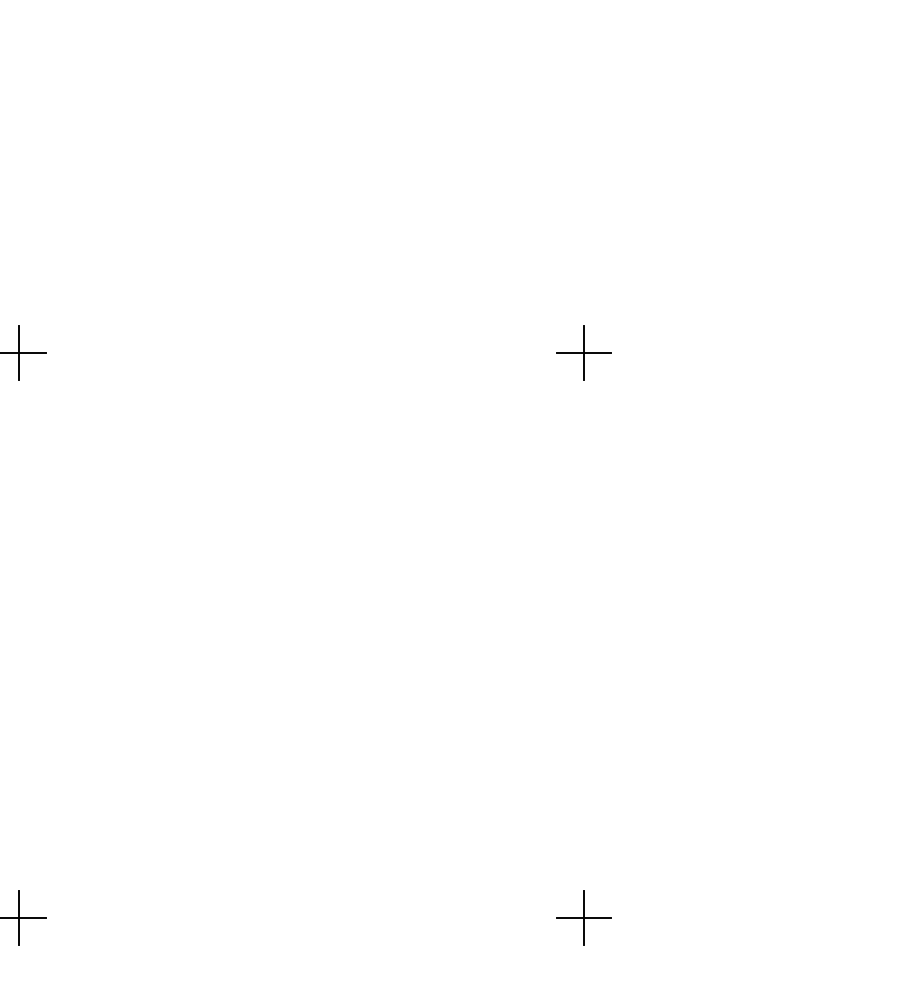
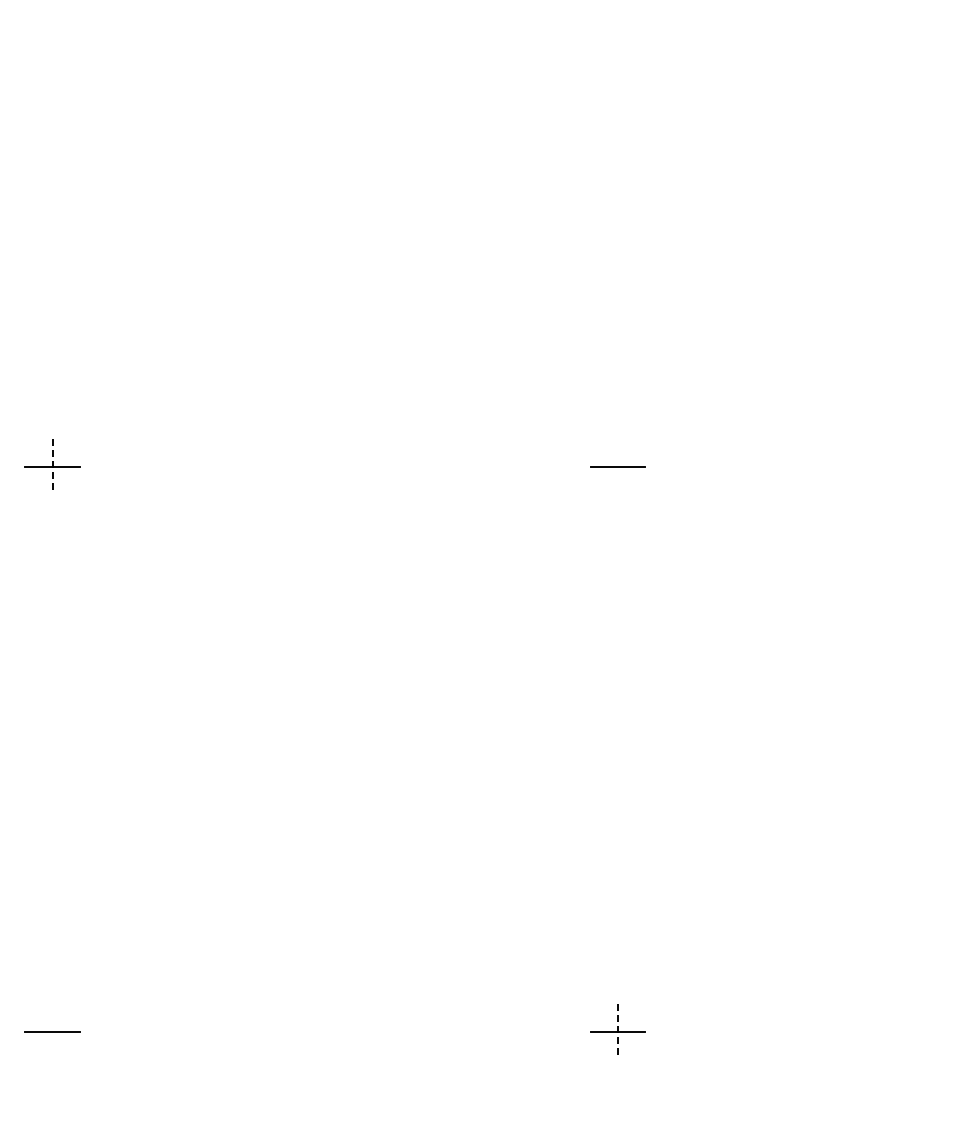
line: (583, 352) -> (617, 466), removed
line: (18, 353) -> (52, 467), solid -> dashed
line: (18, 917) -> (52, 1031), removed
line: (583, 918) -> (617, 1032), solid -> dashed

